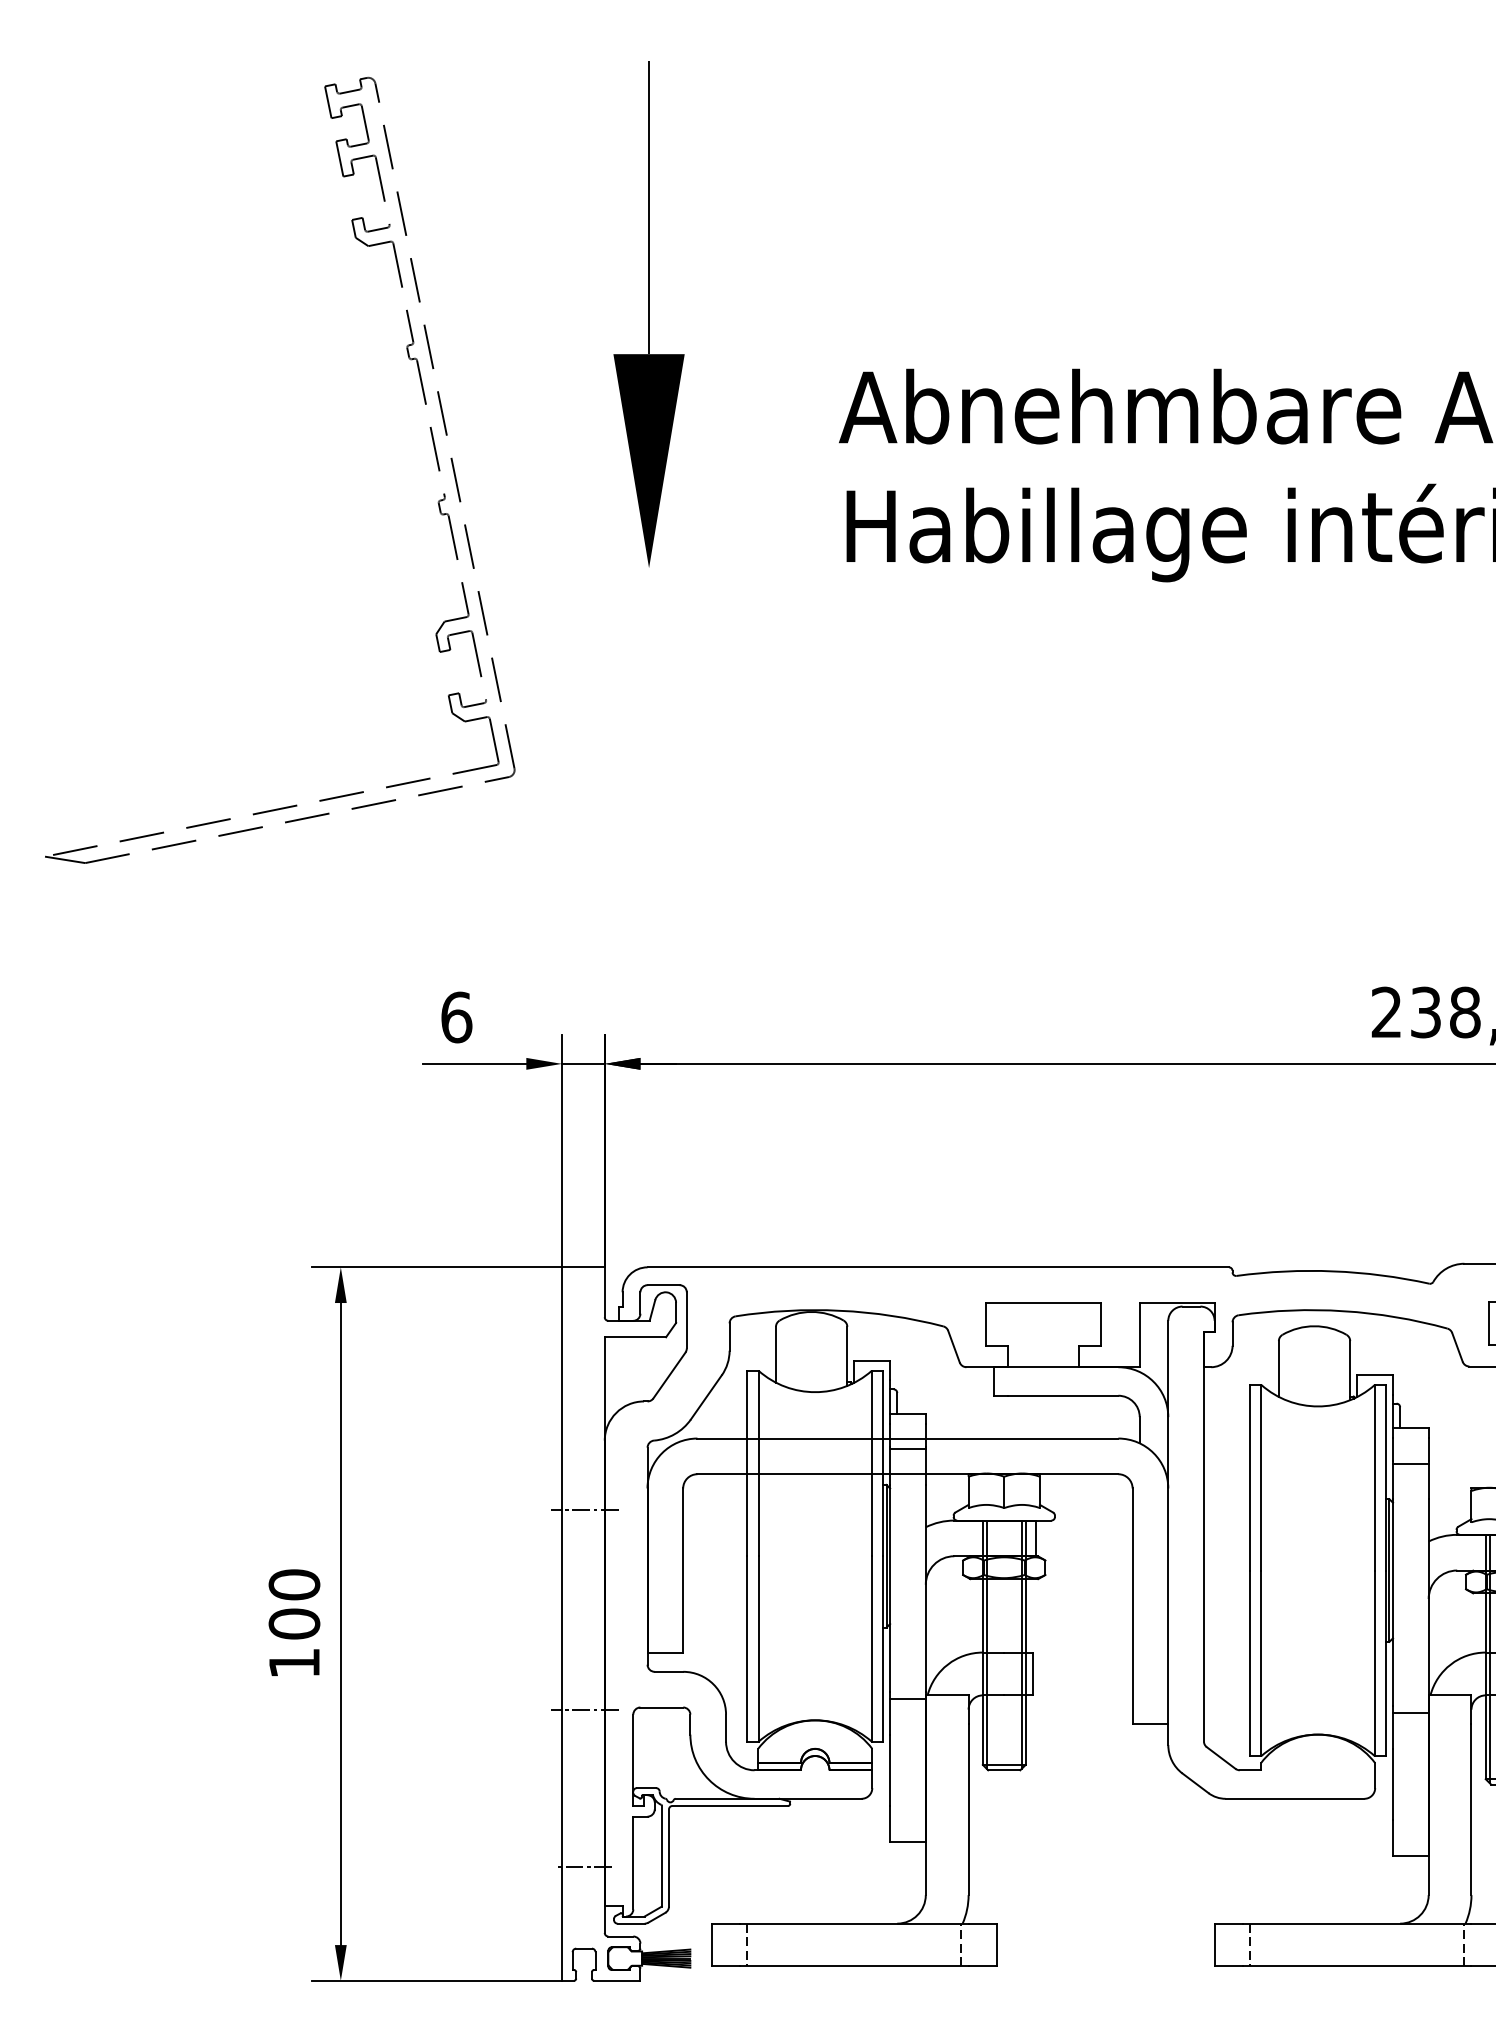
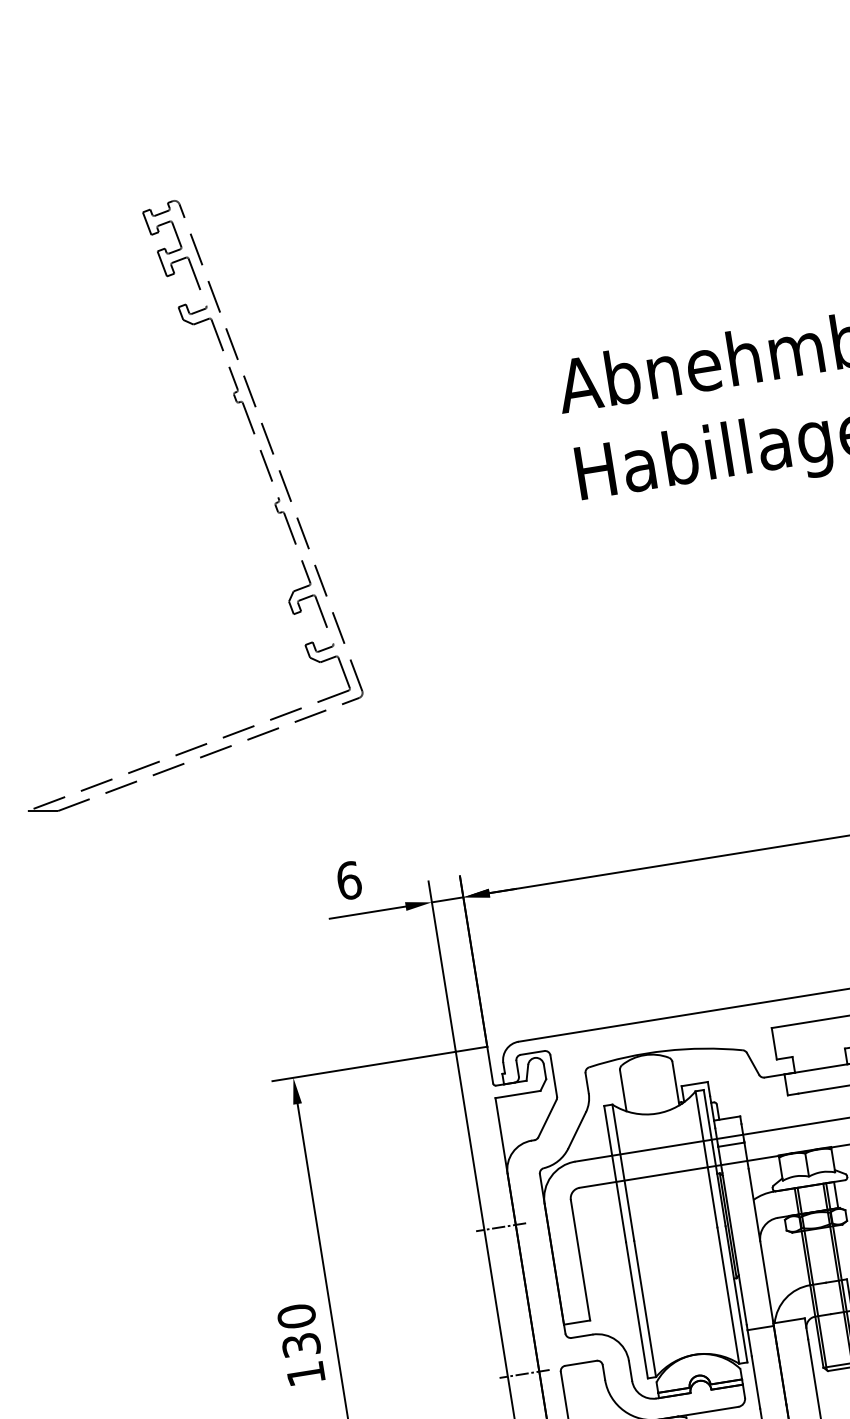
part: (648, 314) -> (407, 341), removed
text: (294, 1623) -> (301, 1344), 100 -> 130

